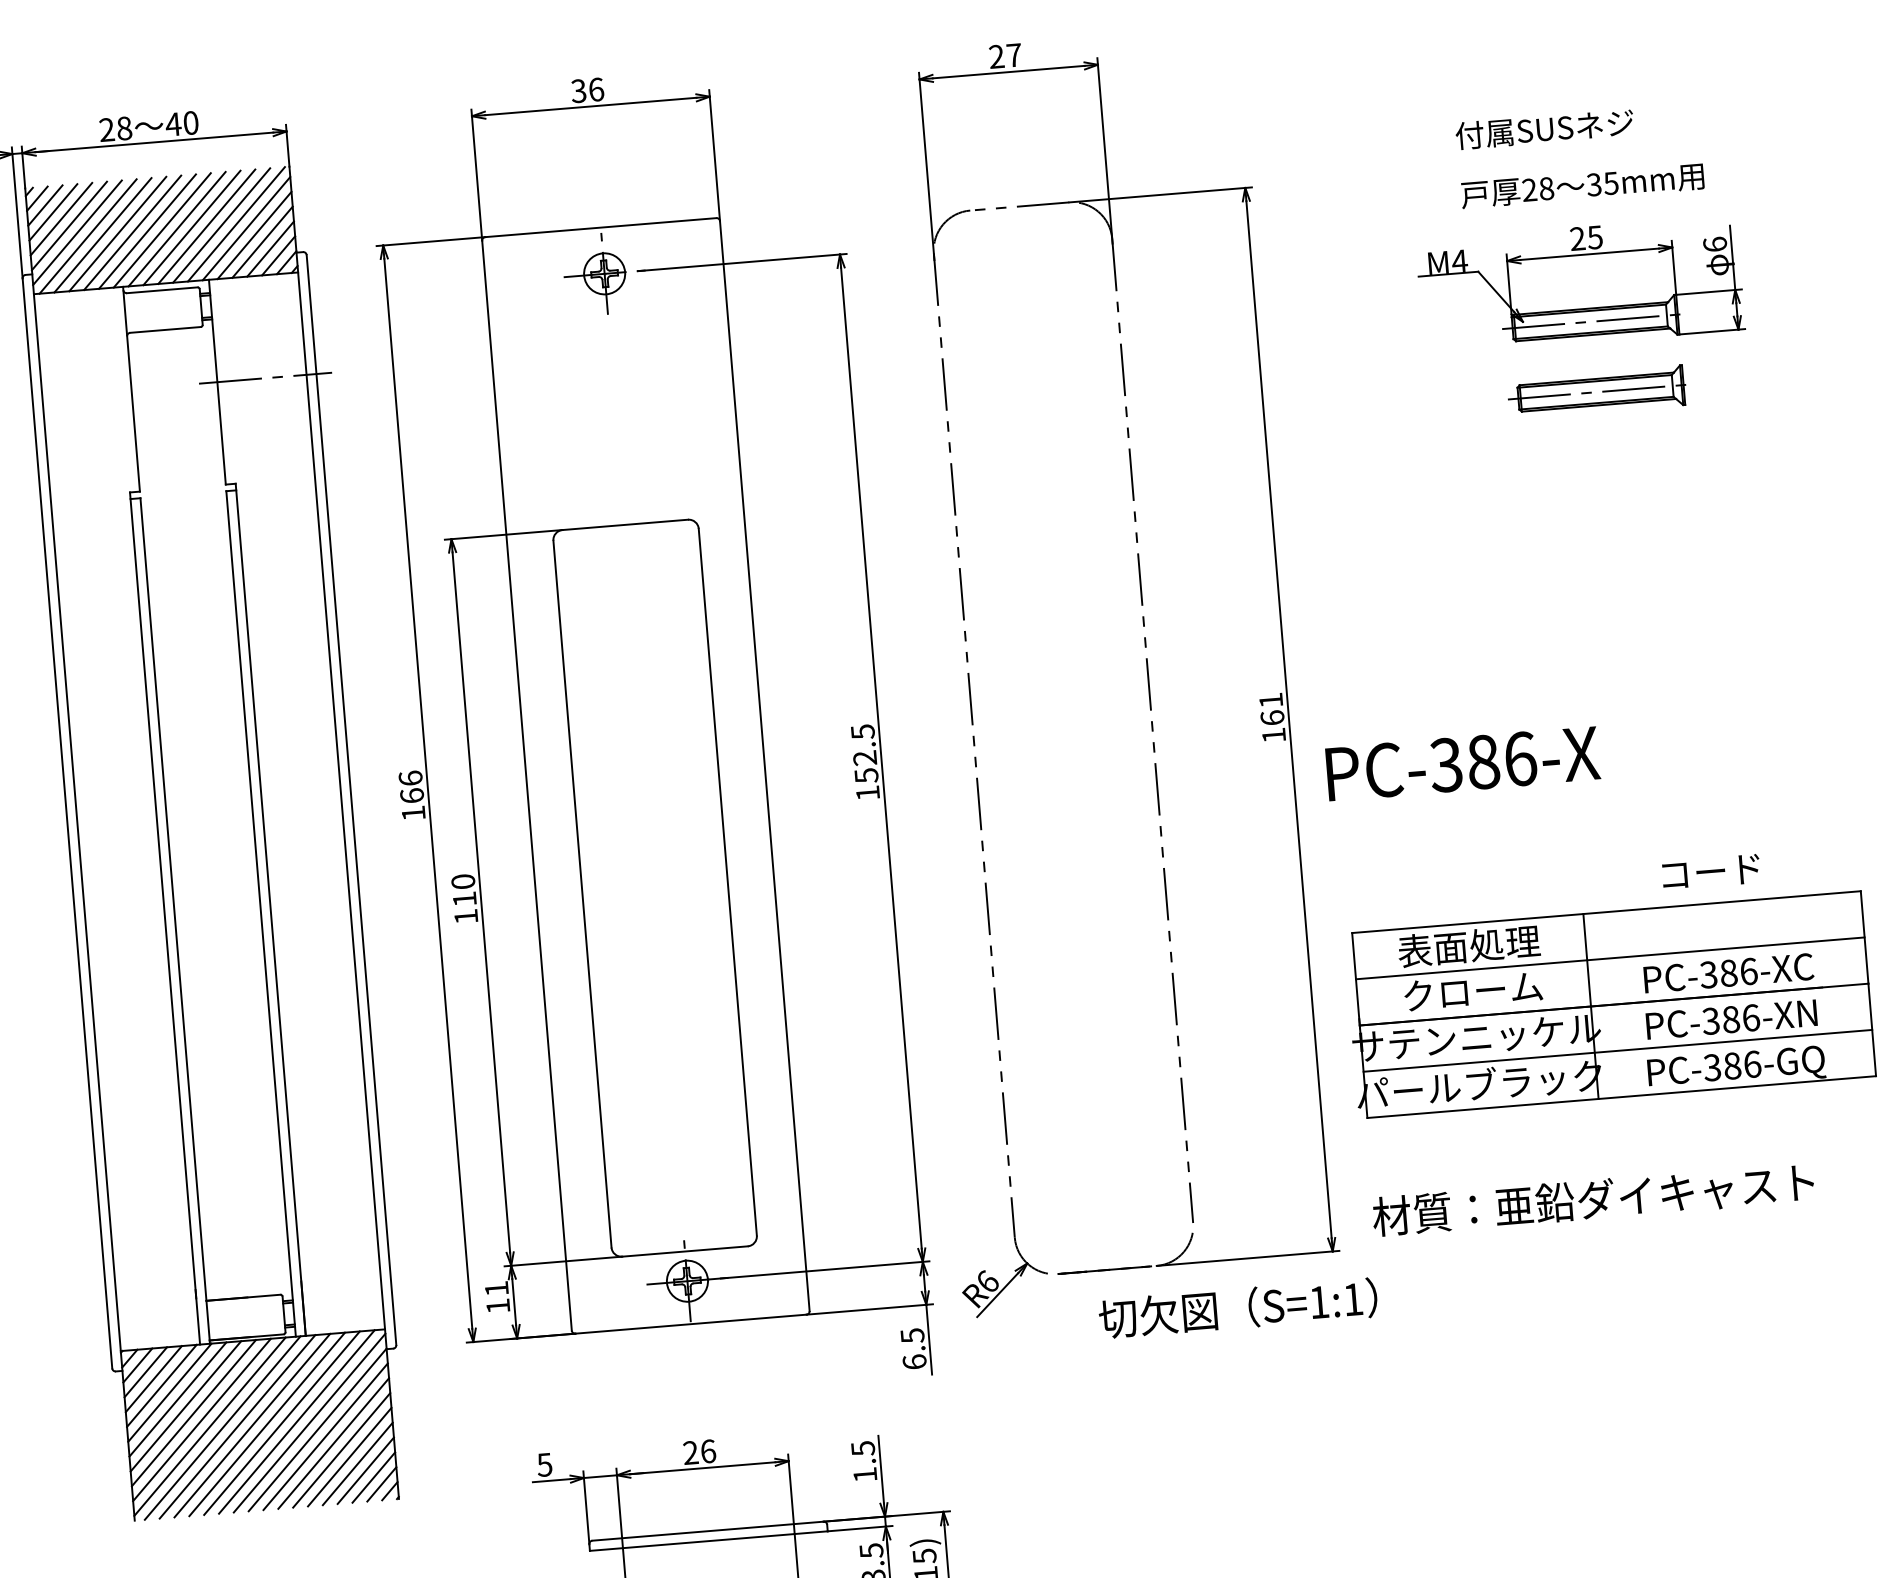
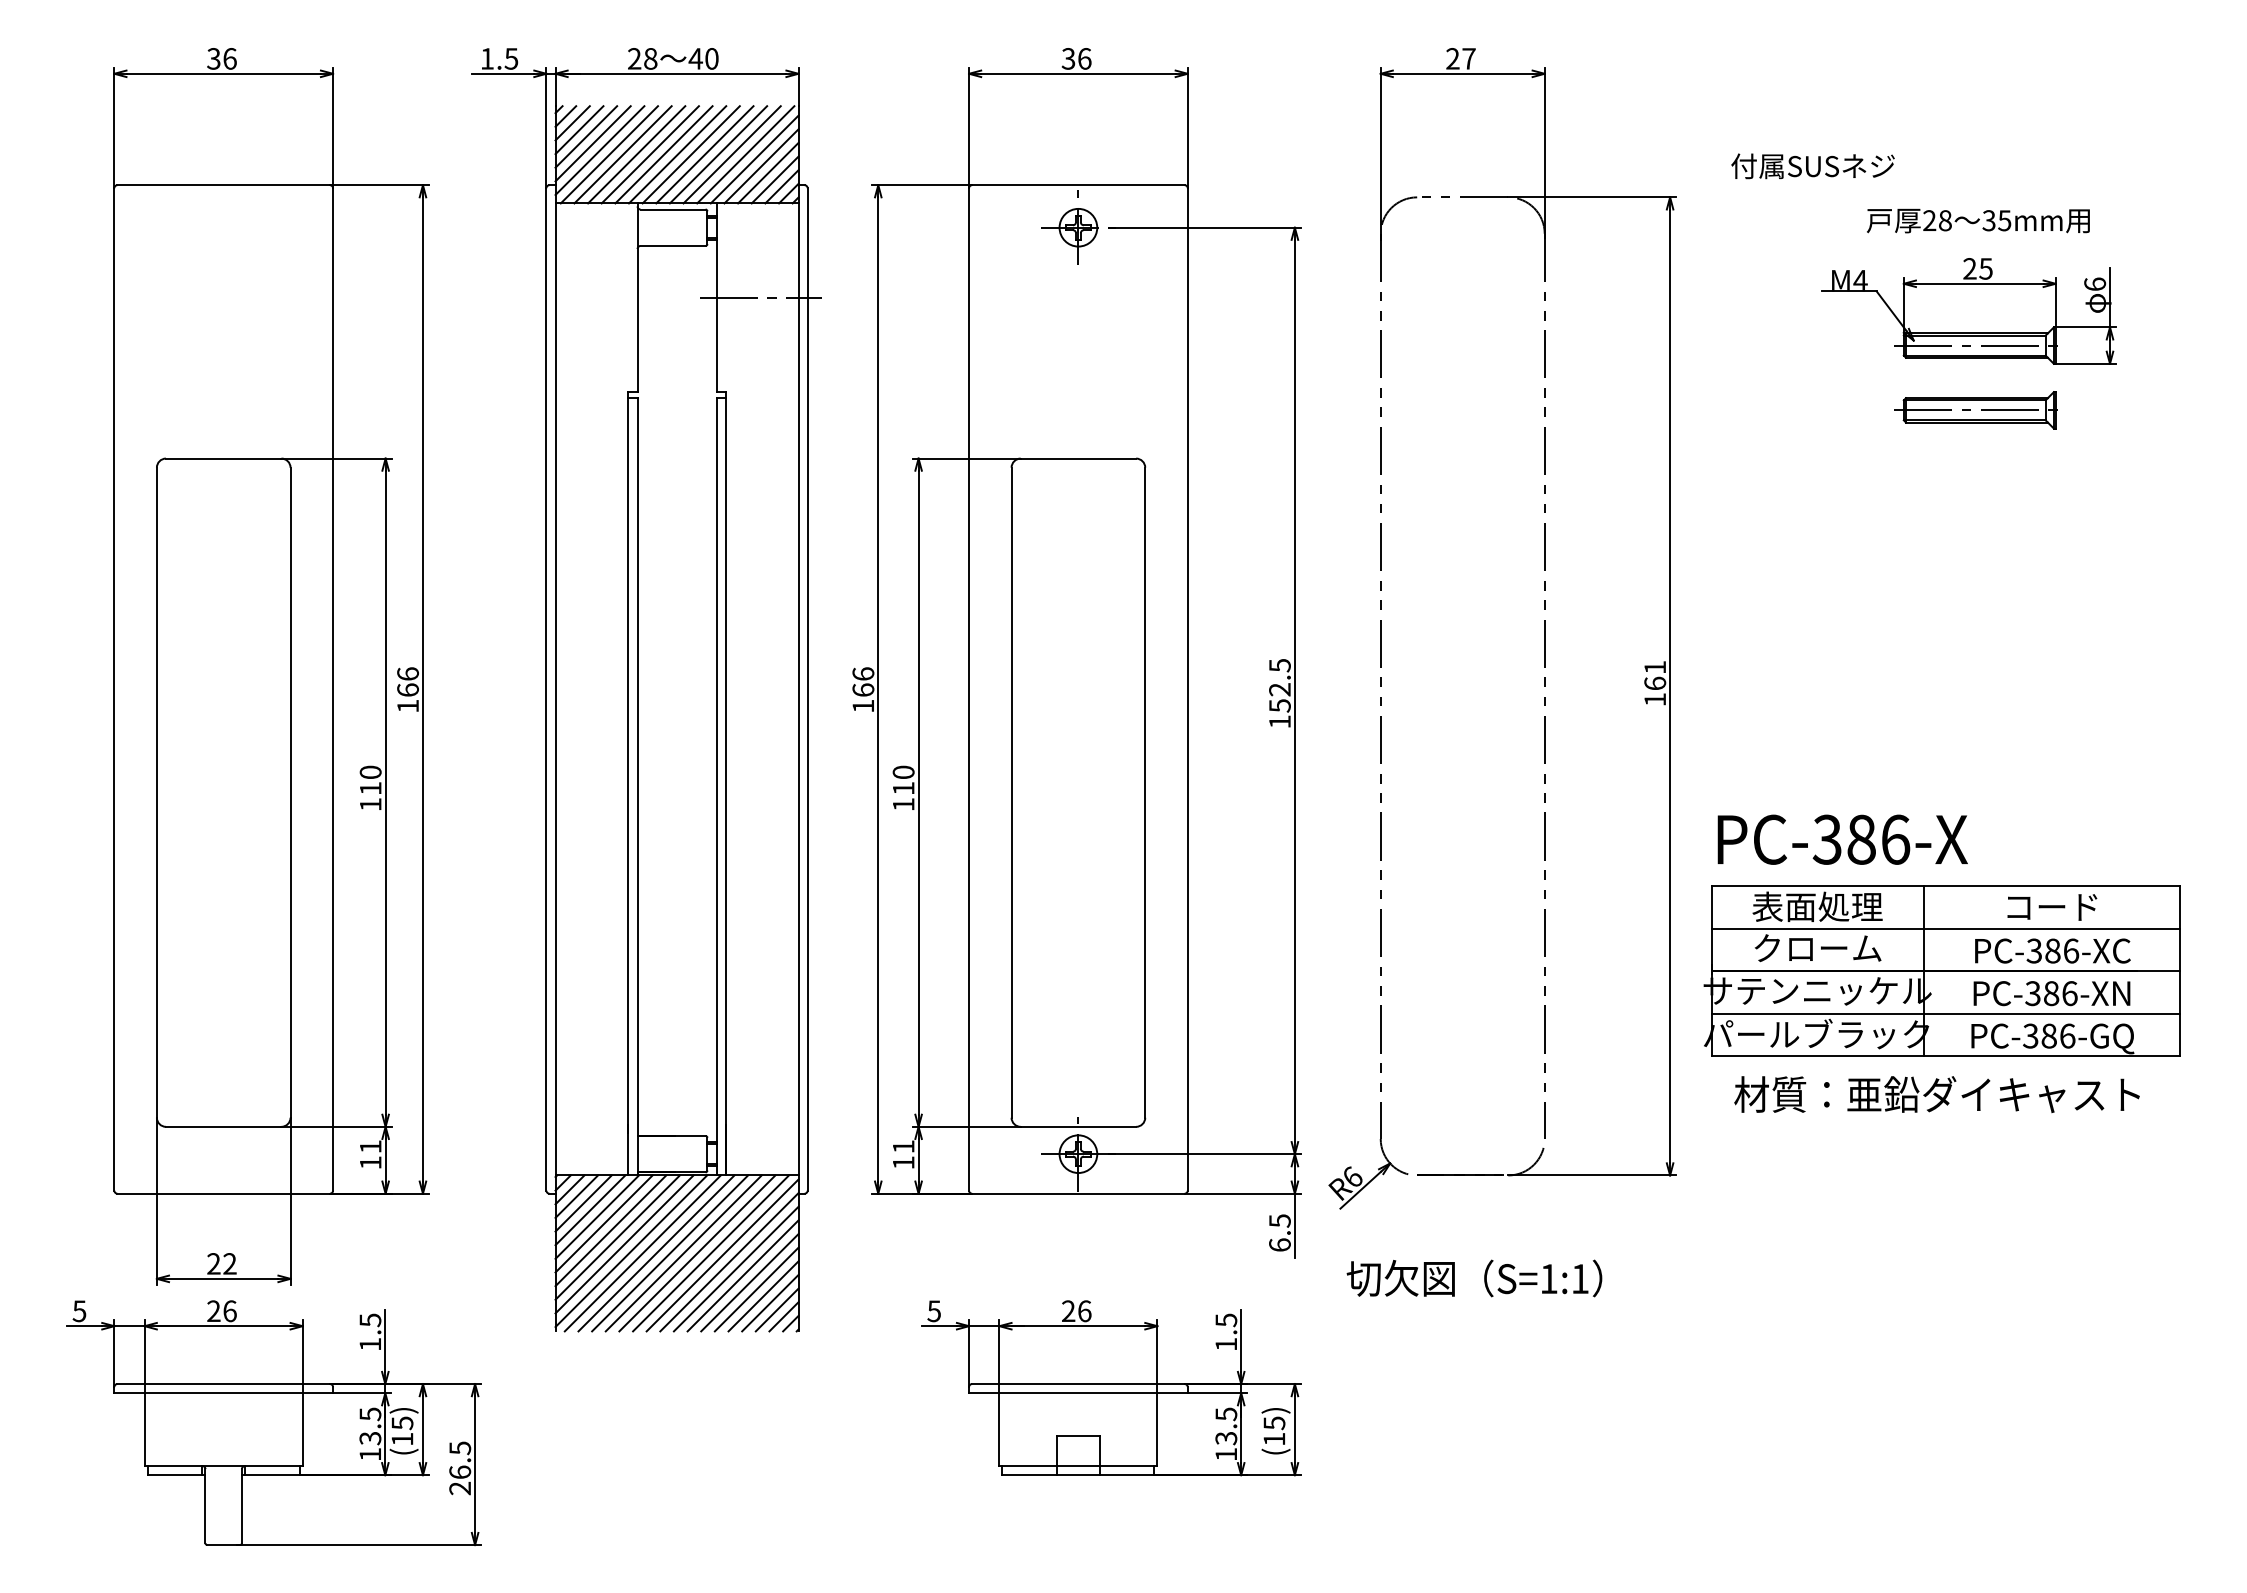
text: (1544, 129) -> (1812, 166), moved
text: (1462, 763) -> (1842, 839), moved
text: (1711, 872) -> (2052, 907), moved
text: (1592, 1199) -> (1936, 1094), moved
text: (1238, 1308) -> (1474, 1278), moved

